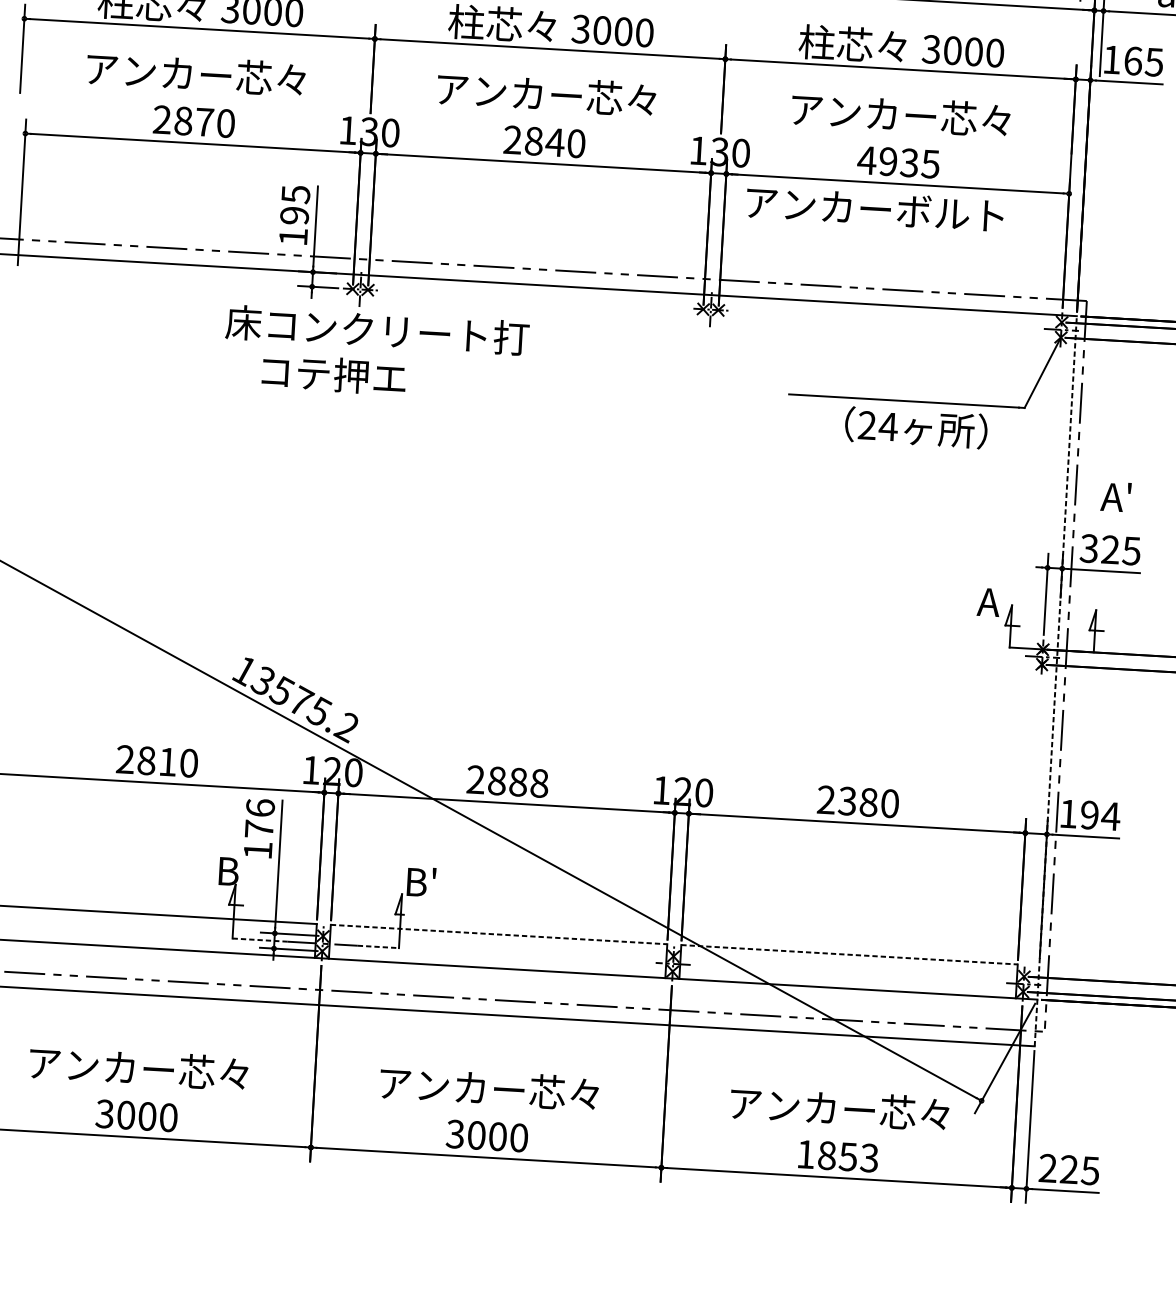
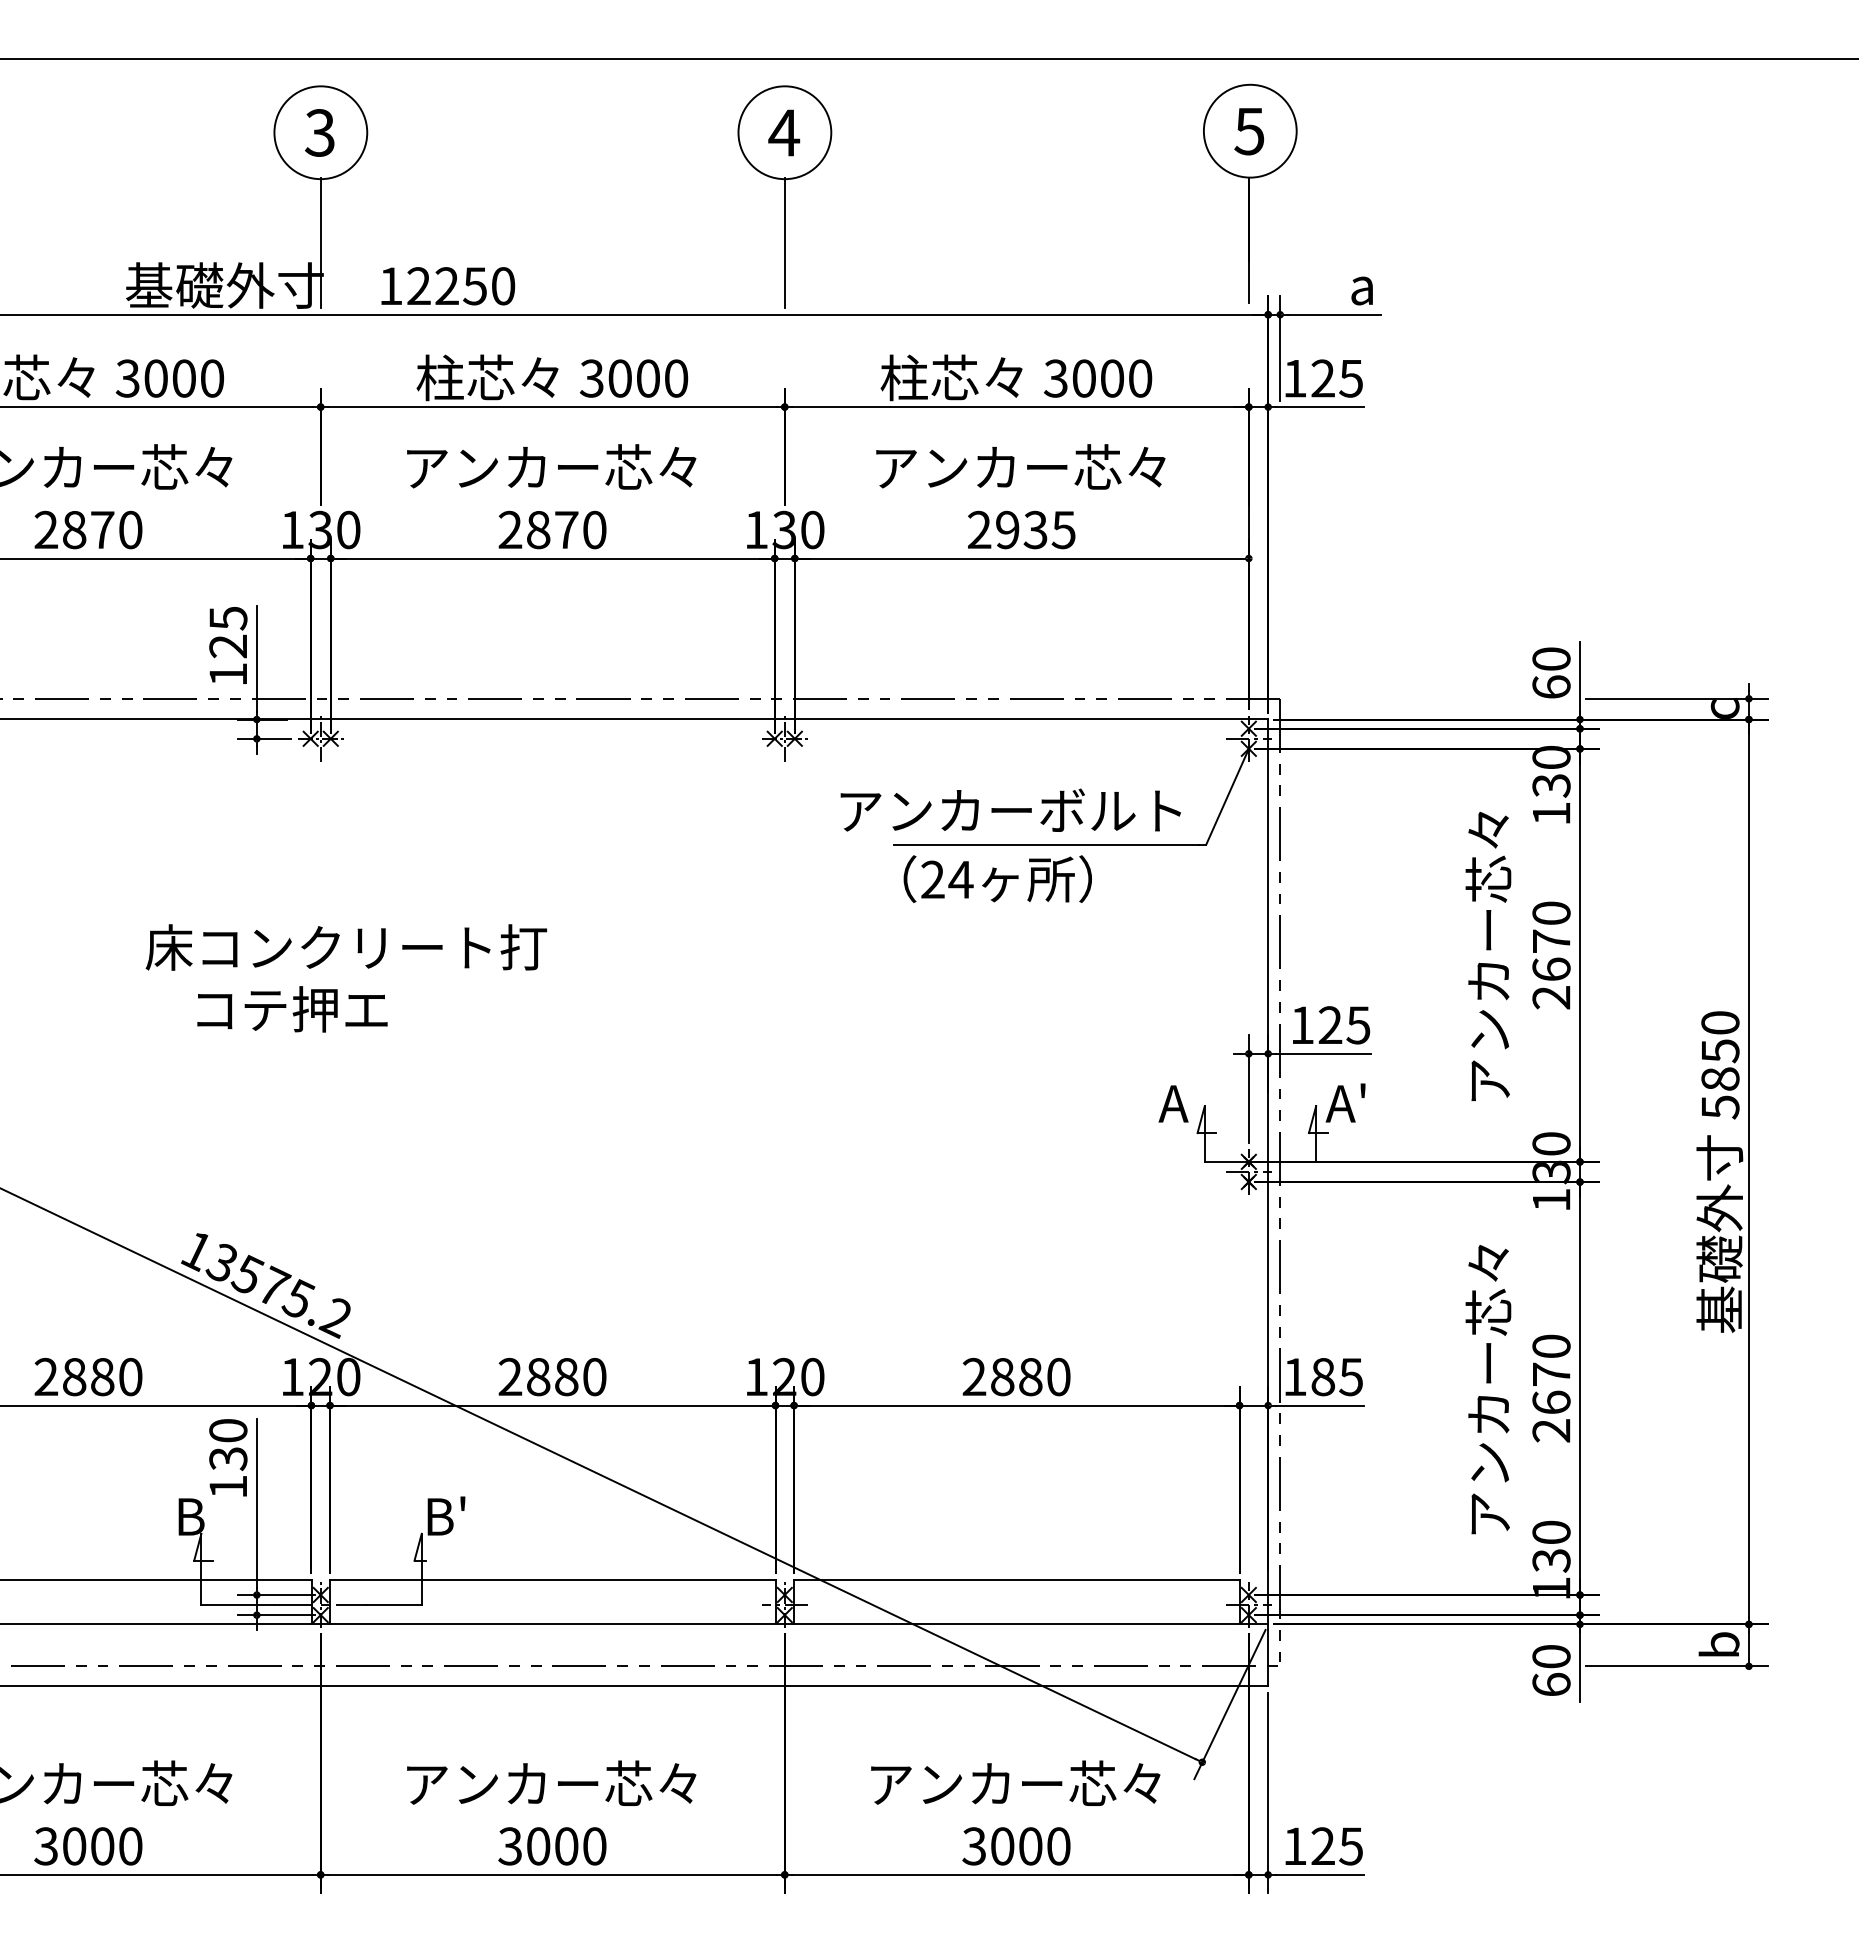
text: (1133, 61) -> (1323, 378), 165 -> 125
text: (555, 142) -> (566, 529), 2840 -> 2870
text: (867, 160) -> (979, 529), 4935 -> 2935
text: (874, 208) -> (1010, 809), moved
text: (294, 215) -> (228, 646), 195 -> 125
text: (376, 353) -> (346, 978), moved
text: (916, 427) -> (997, 878), moved
text: (1115, 496) -> (1345, 1102), moved
text: (1088, 548) -> (1301, 1025), 325 -> 125
line: (1056, 680) -> (1268, 1202), dashed -> solid
text: (167, 762) -> (102, 1377), 2810 -> 2880
text: (539, 783) -> (594, 1376), 2888 -> 2880
text: (847, 800) -> (1002, 1376), 2380 -> 2880
text: (1100, 815) -> (1337, 1376), 194 -> 185
text: (260, 818) -> (228, 1444), 176 -> 130
line: (498, 934) -> (552, 1579), dashed -> solid
line: (260, 940) -> (238, 1605), dashed -> solid
line: (378, 947) -> (394, 1605), dashed -> solid
line: (849, 954) -> (1016, 1579), dashed -> solid
text: (837, 1156) -> (1016, 1846), 1853 -> 3000
text: (1047, 1167) -> (1294, 1845), 225 -> 125

